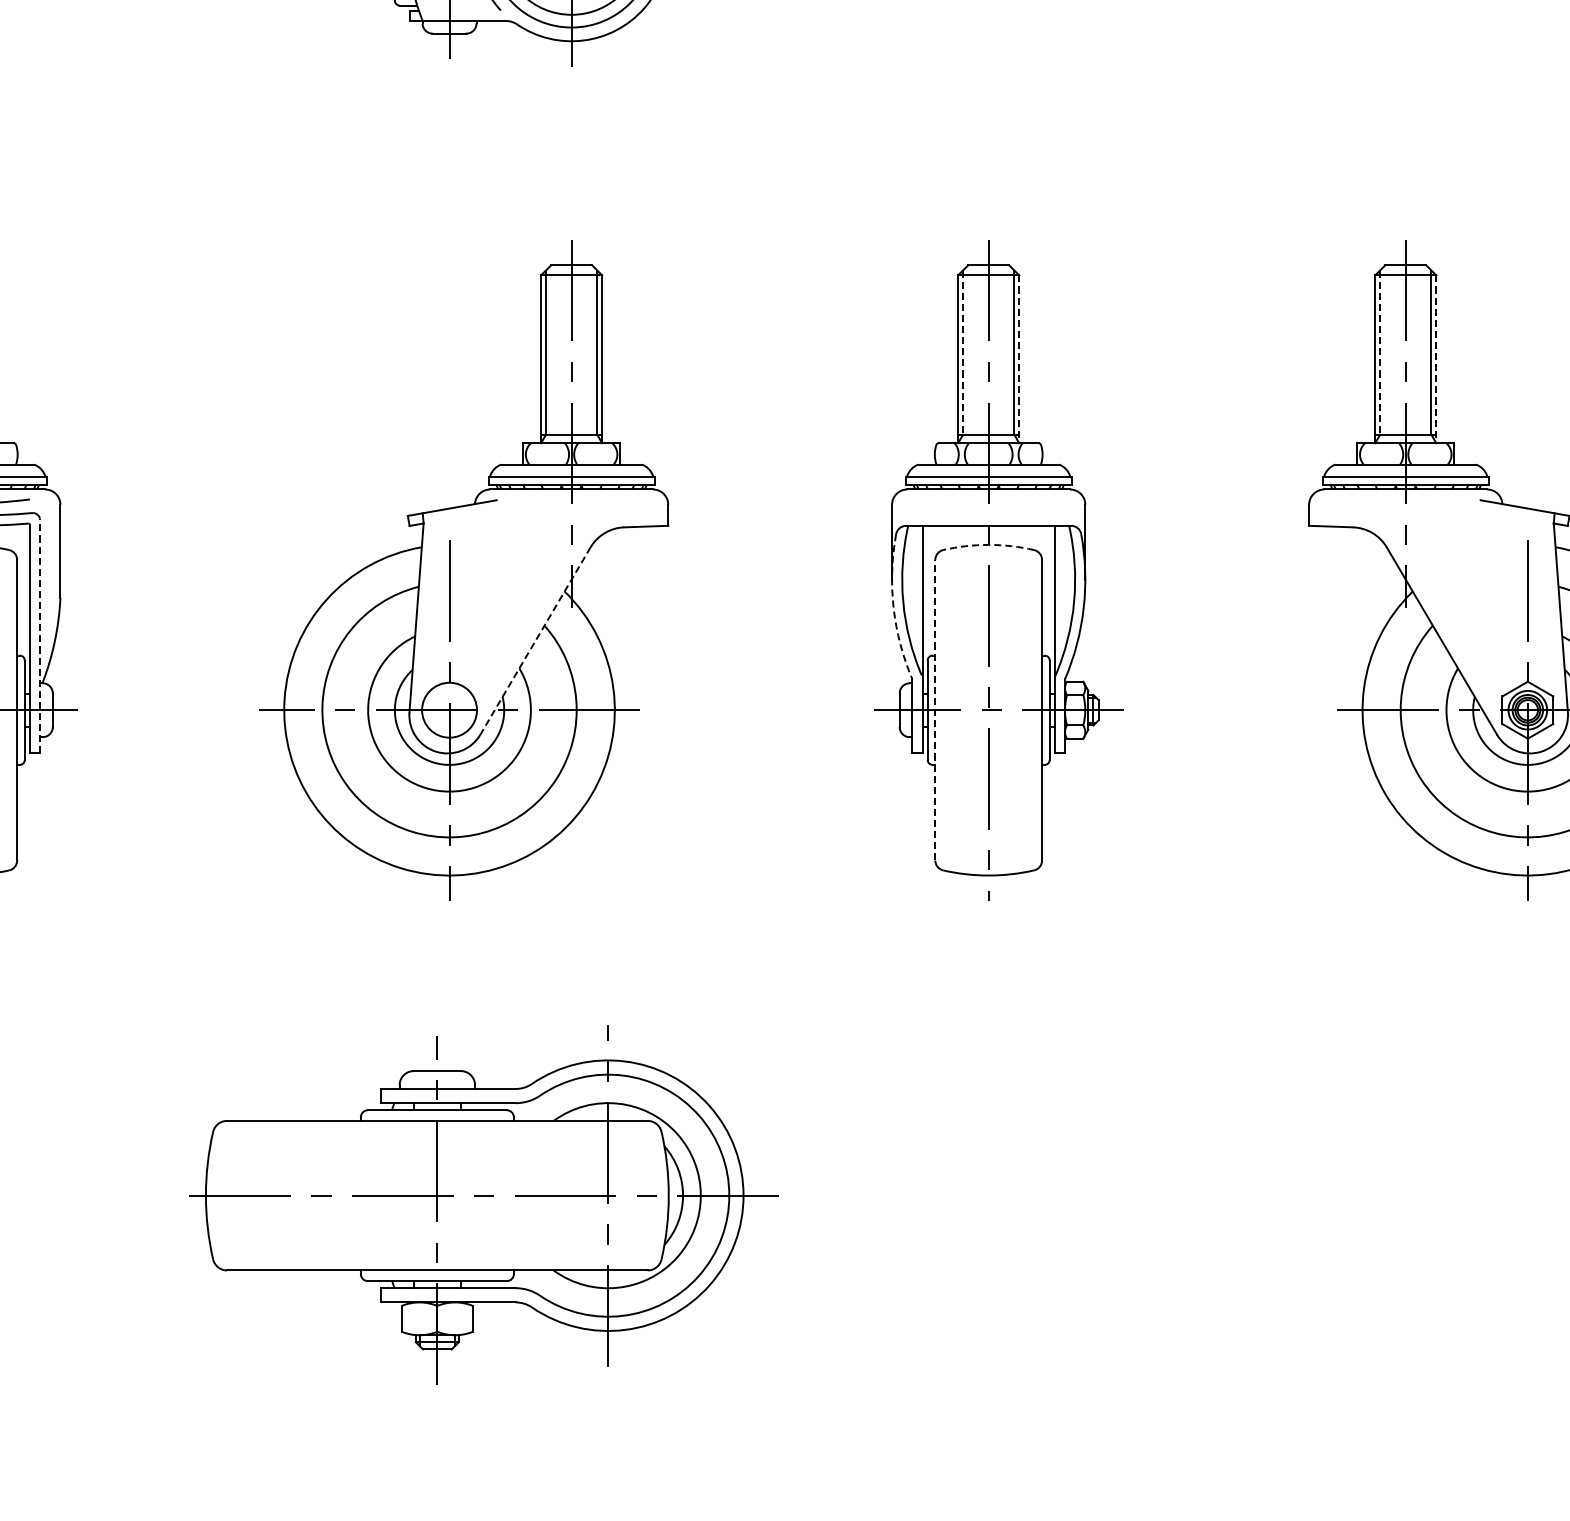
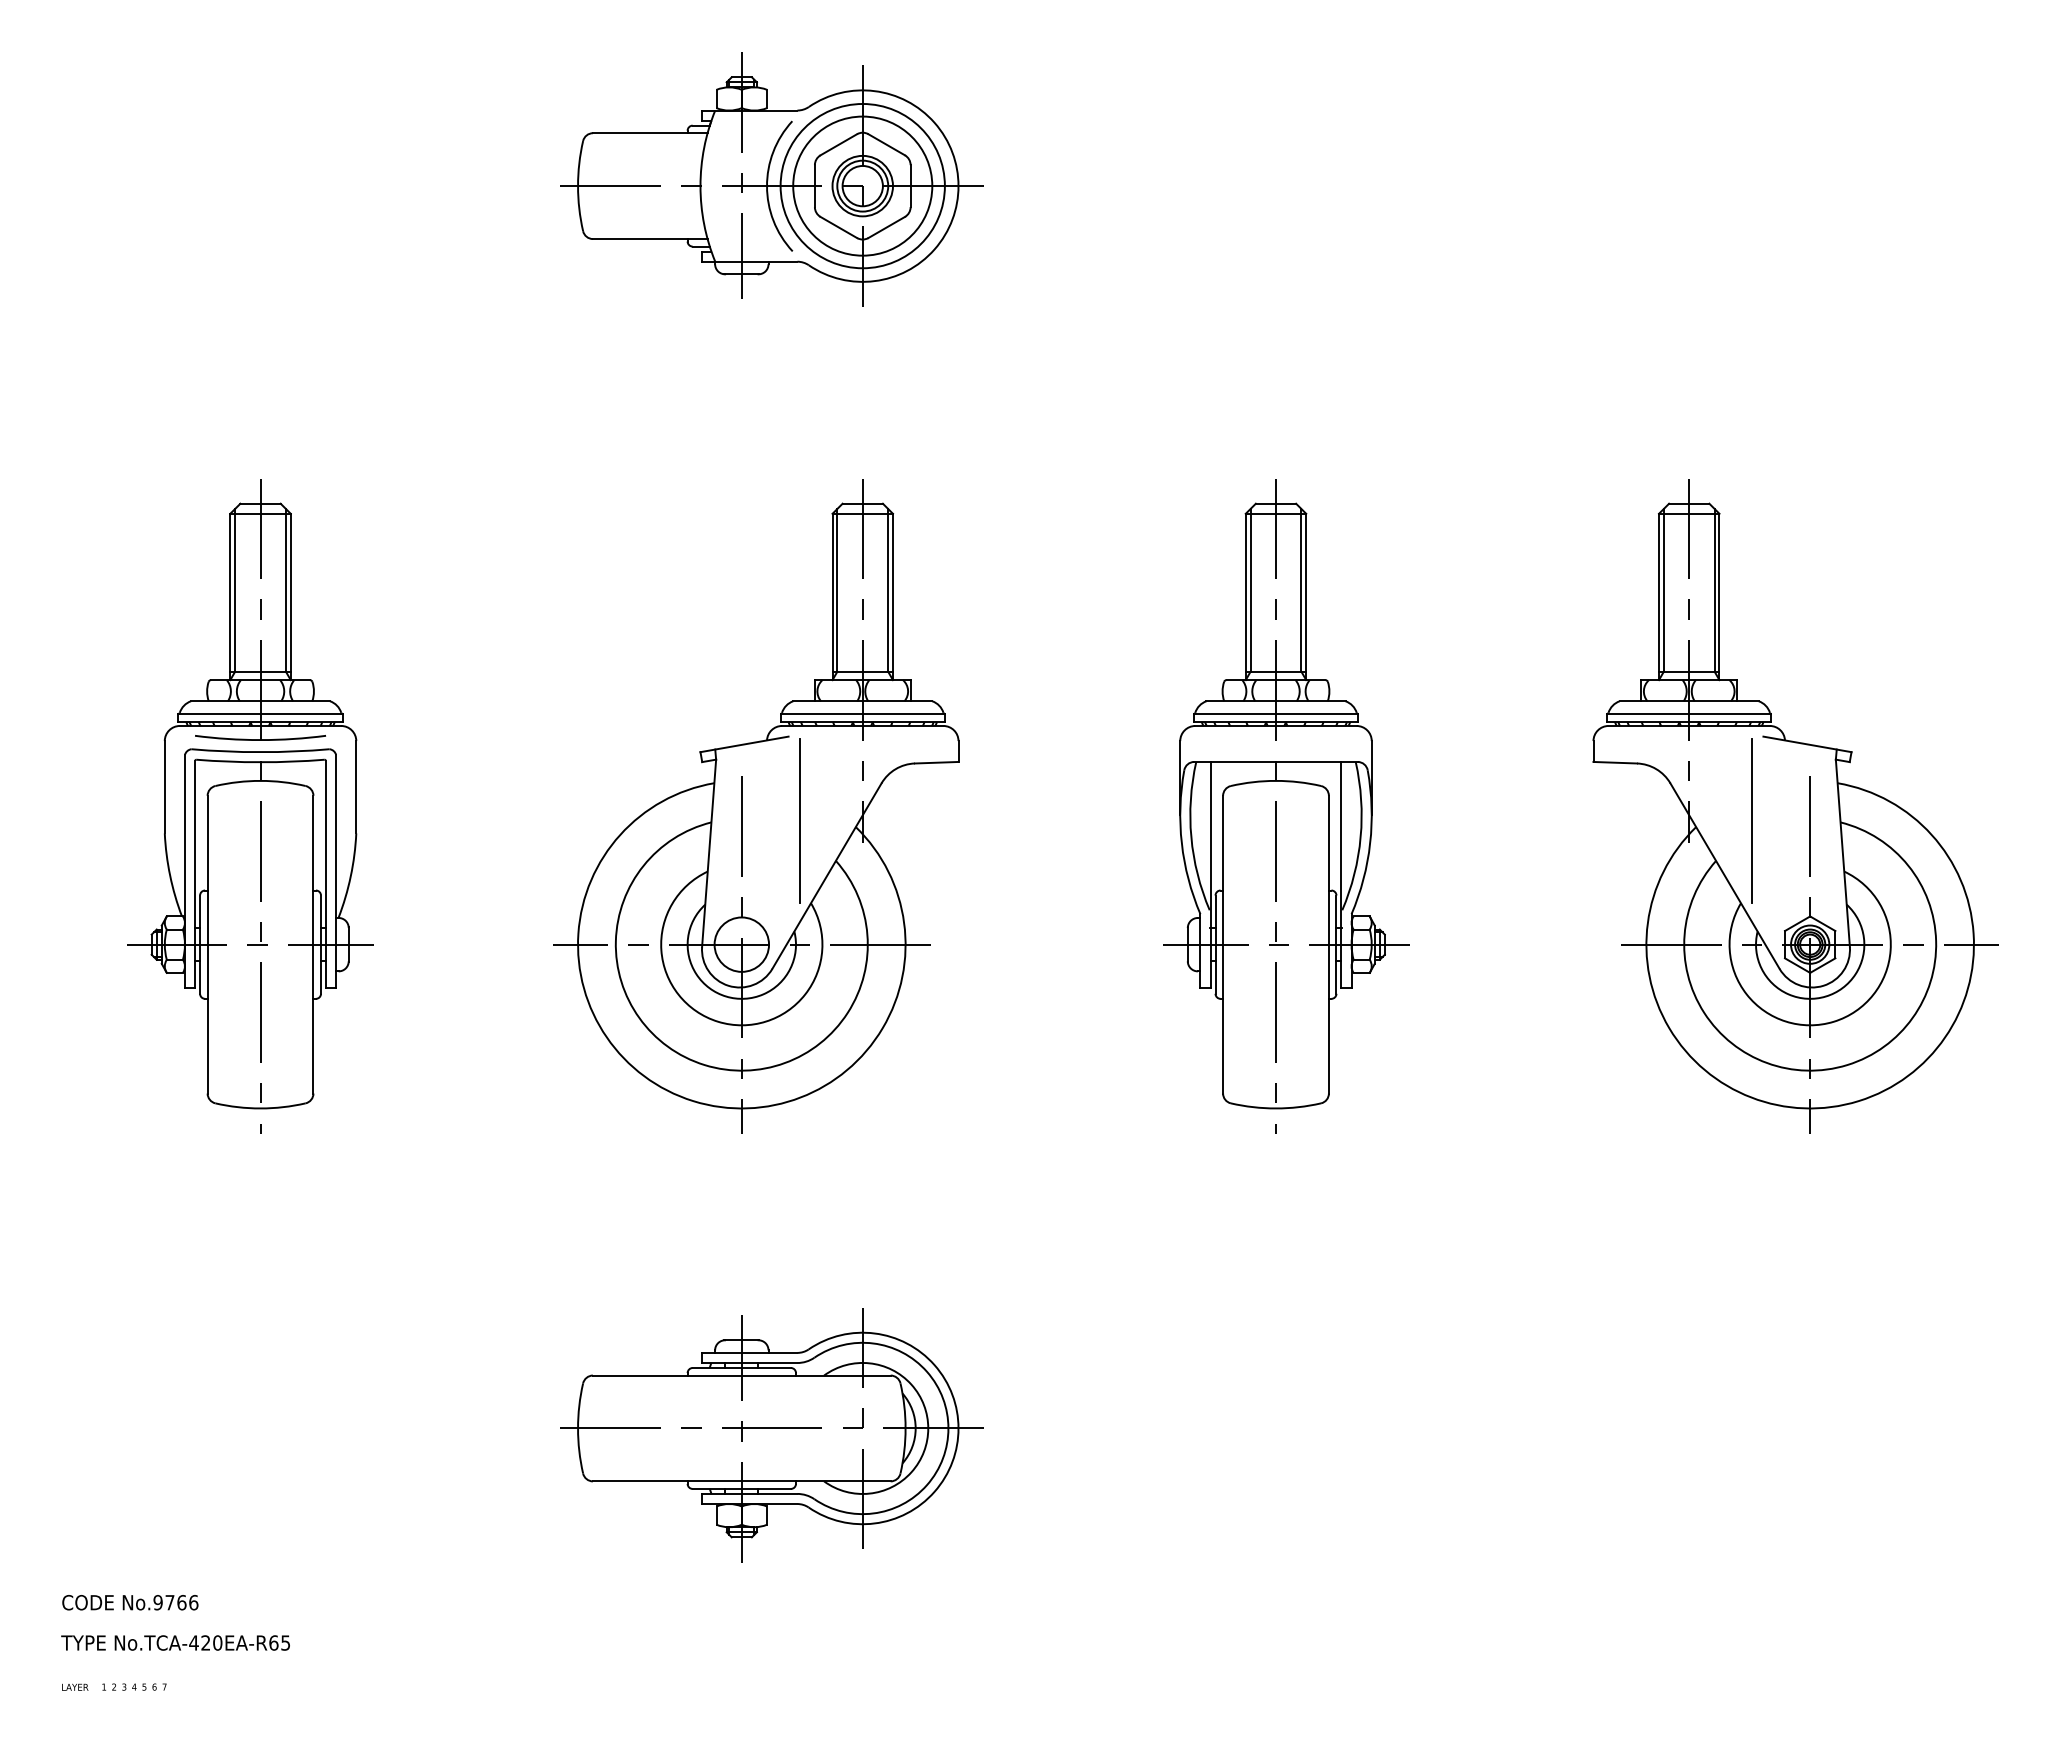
line: (962, 352) -> (1250, 590), dashed -> solid
line: (1379, 352) -> (1663, 590), dashed -> solid
line: (1019, 359) -> (1306, 597), dashed -> solid
line: (1436, 359) -> (1719, 597), dashed -> solid
arc: (989, 544) -> (1276, 780), dashed -> solid
line: (508, 584) -> (800, 820), added
line: (1468, 584) -> (1751, 820), added
arc: (893, 608) -> (1181, 843), dashed -> solid
line: (40, 635) -> (336, 870), dashed -> solid
line: (535, 641) -> (826, 876), dashed -> solid
line: (935, 710) -> (1223, 944), dashed -> solid
part: (479, 1205) -> (771, 1435), size x0.71

